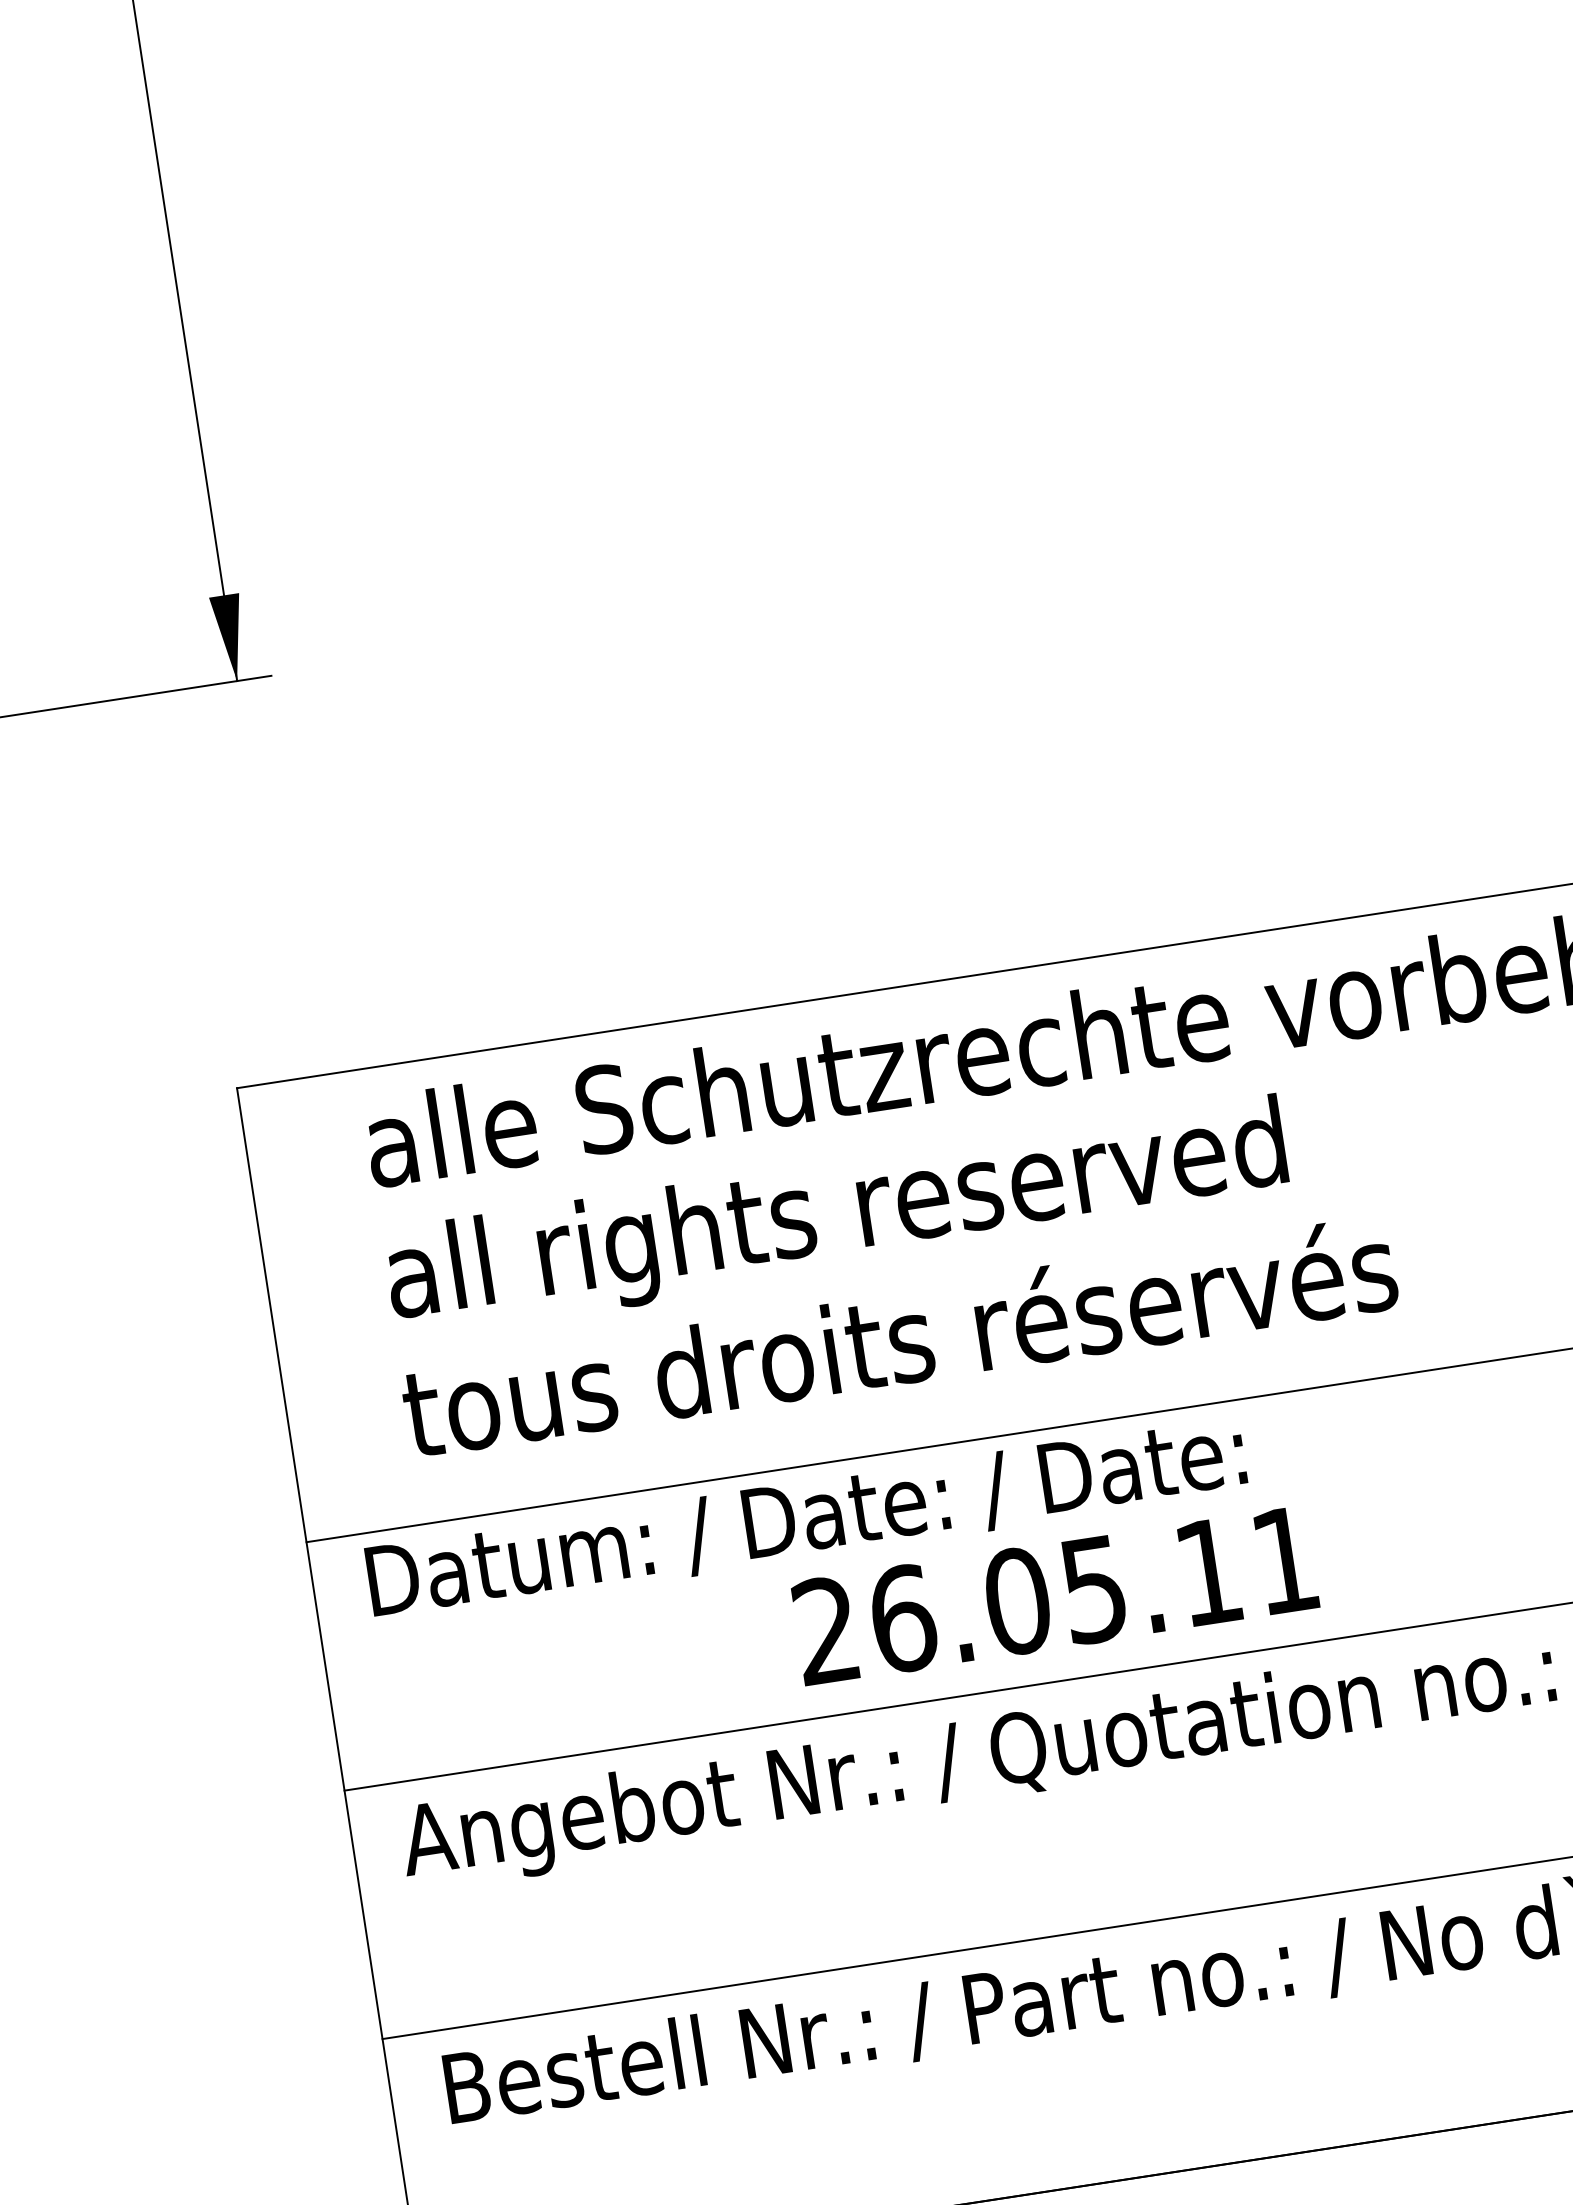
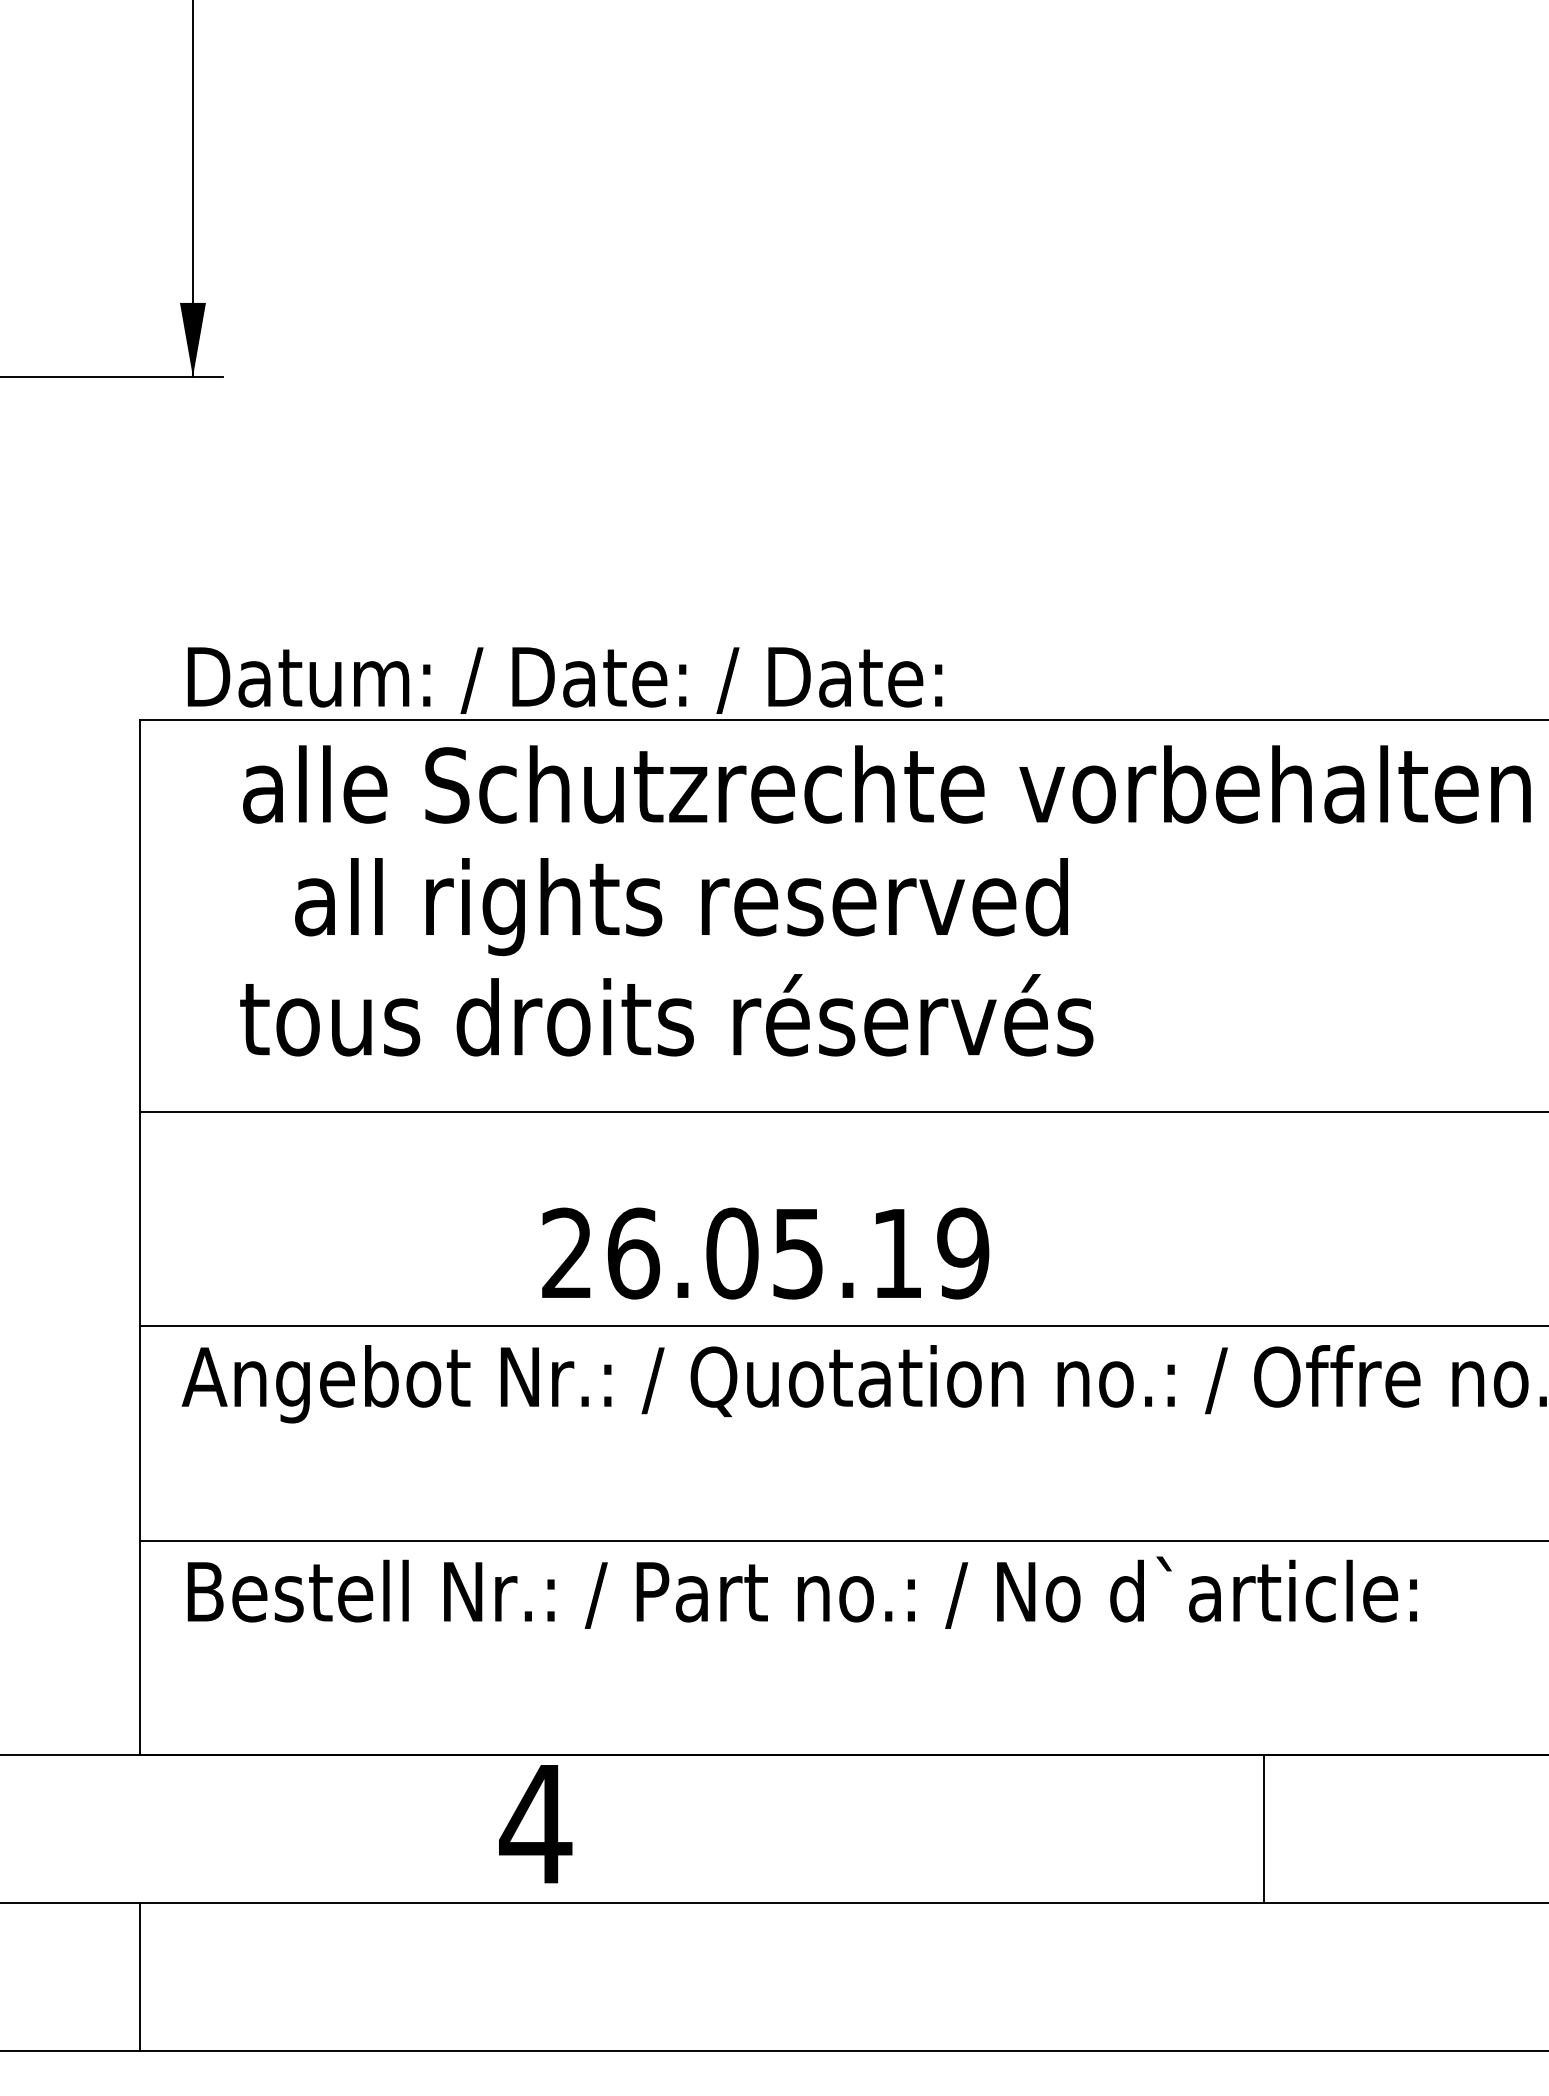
text: (837, 1218) -> (681, 907), moved
text: (806, 1519) -> (564, 680), moved
text: (1285, 1560) -> (963, 1253), 26.05.11 -> 26.05.19

